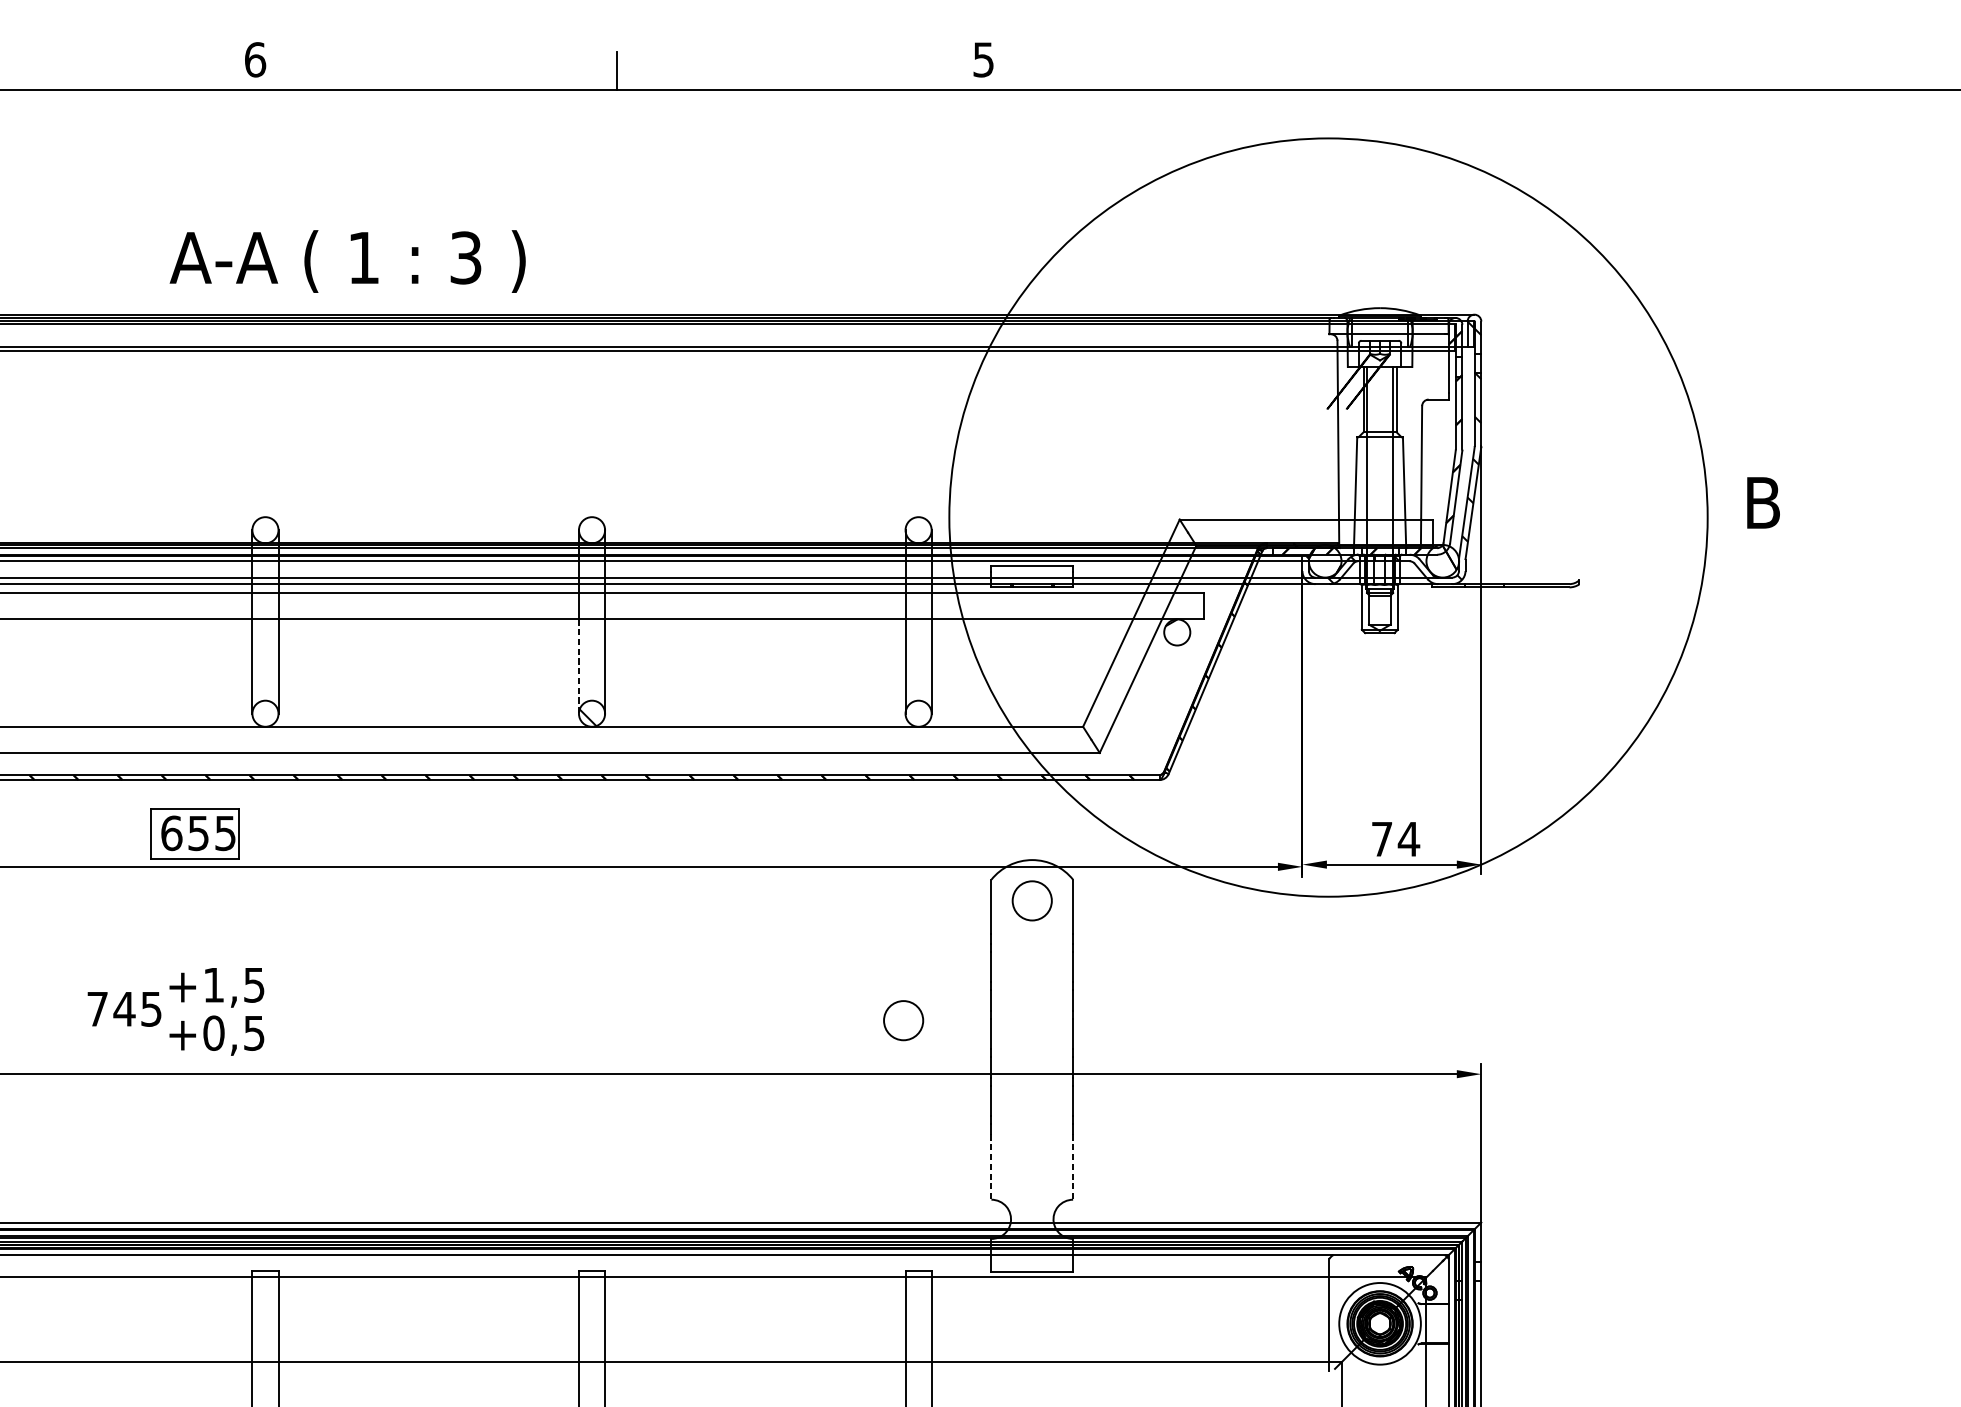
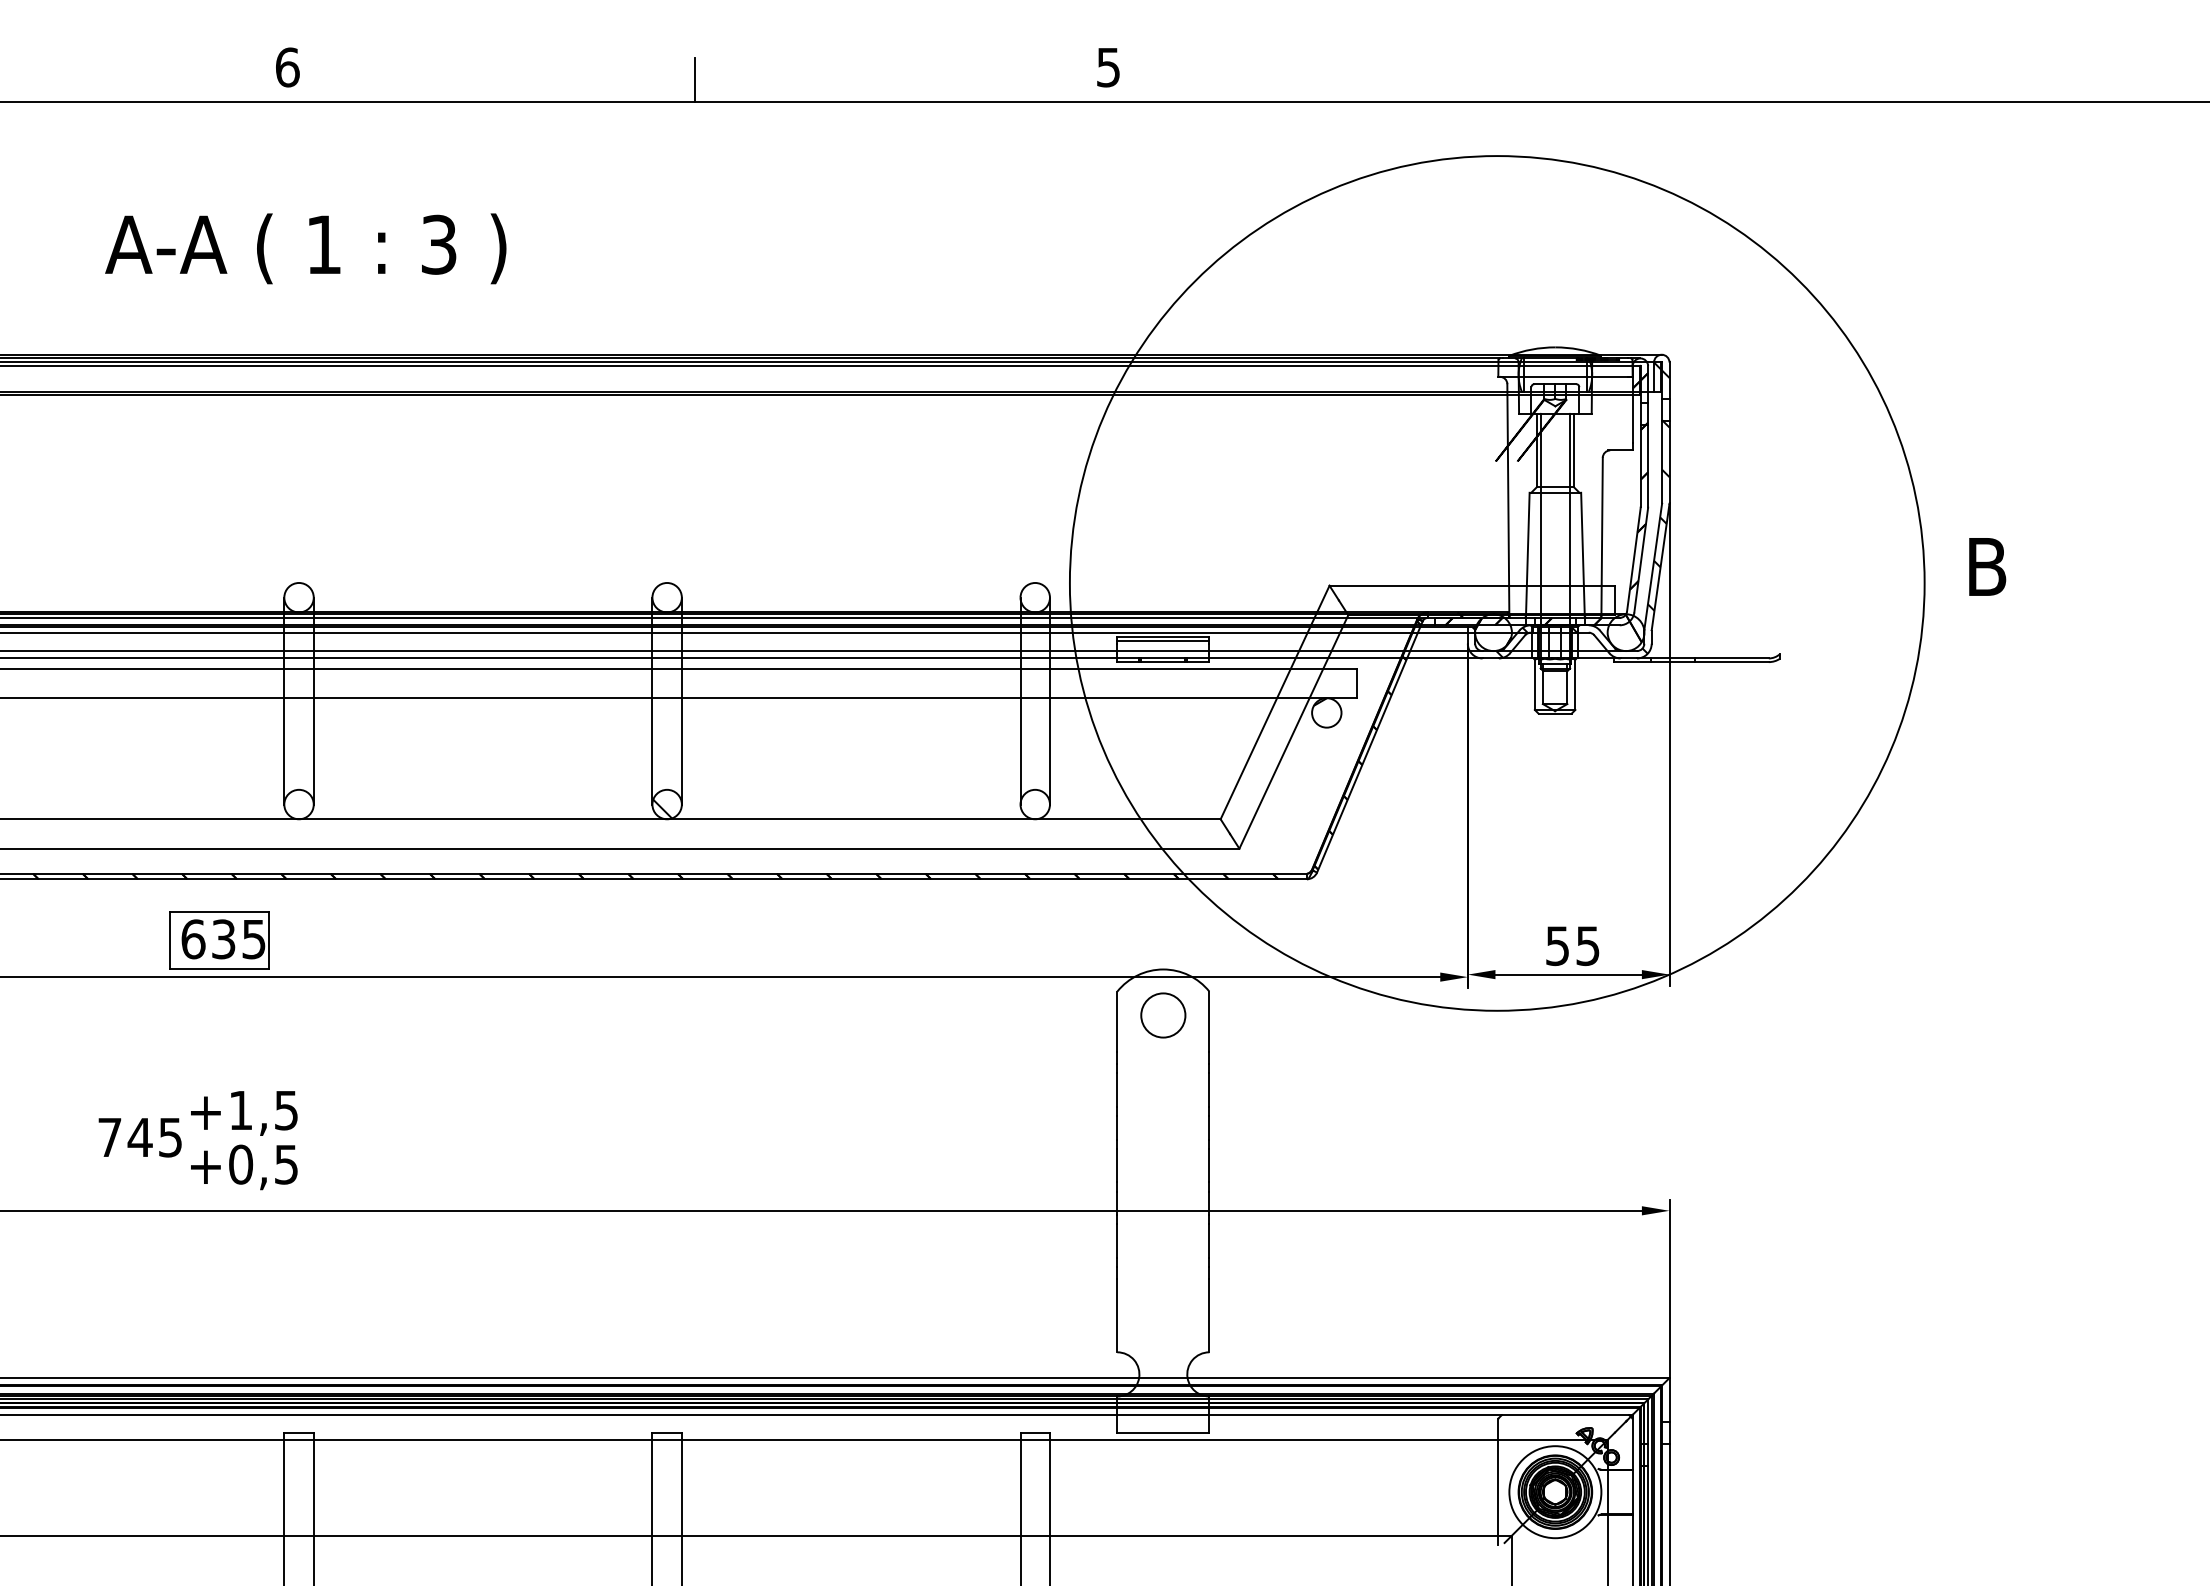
text: (347, 261) -> (305, 248), moved
line: (1032, 569) -> (1163, 641), added
line: (579, 666) -> (652, 751), dashed -> solid
text: (198, 832) -> (223, 938), 655 -> 635
text: (1396, 839) -> (1573, 946), 74 -> 55
circle: (903, 1020) -> (1018, 1150), removed
line: (991, 1167) -> (1117, 1315), dashed -> solid
line: (1073, 1167) -> (1209, 1315), dashed -> solid

